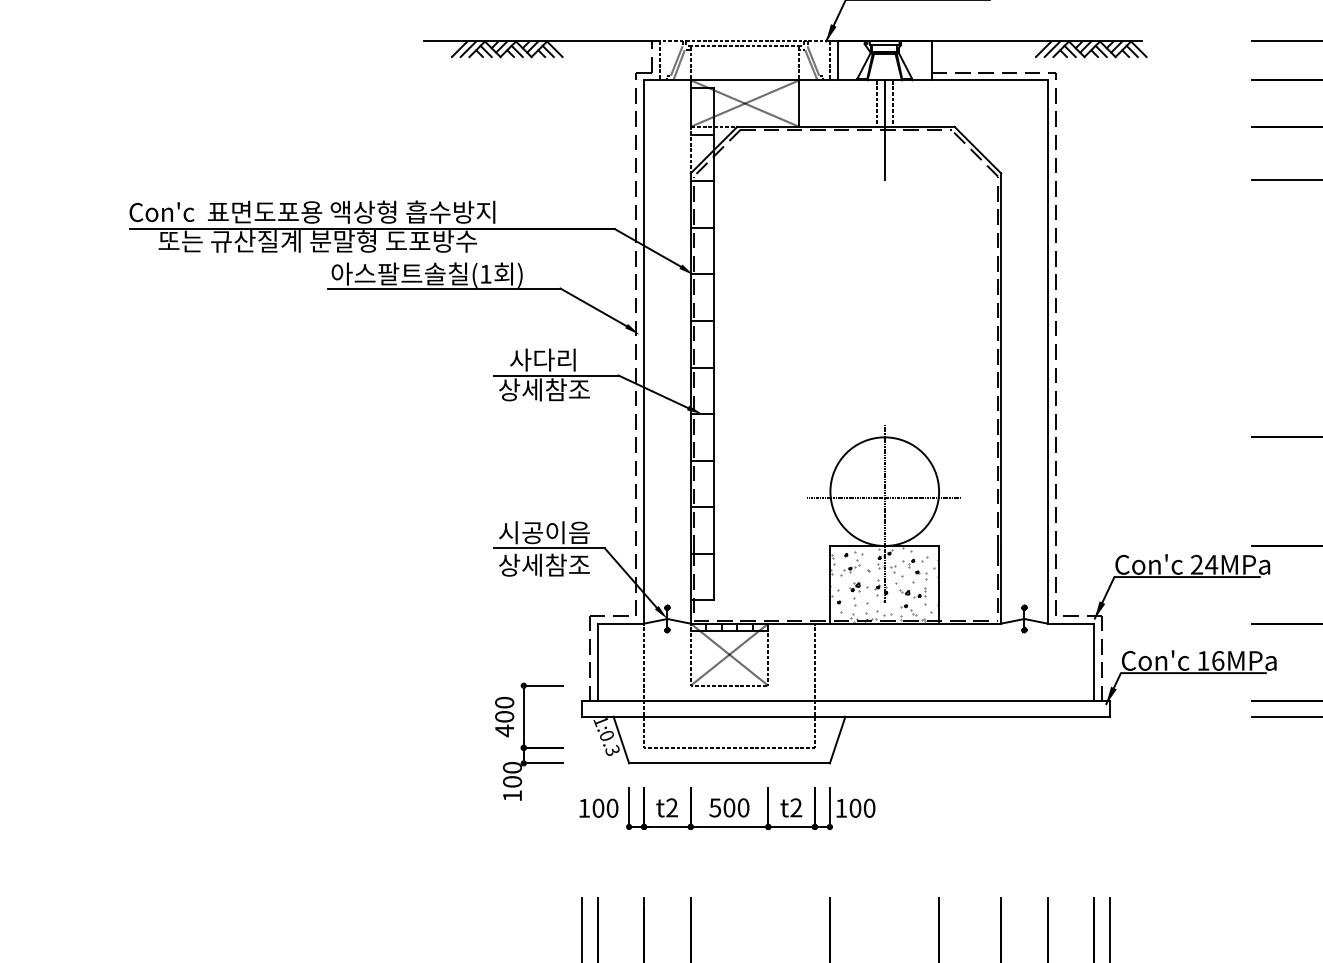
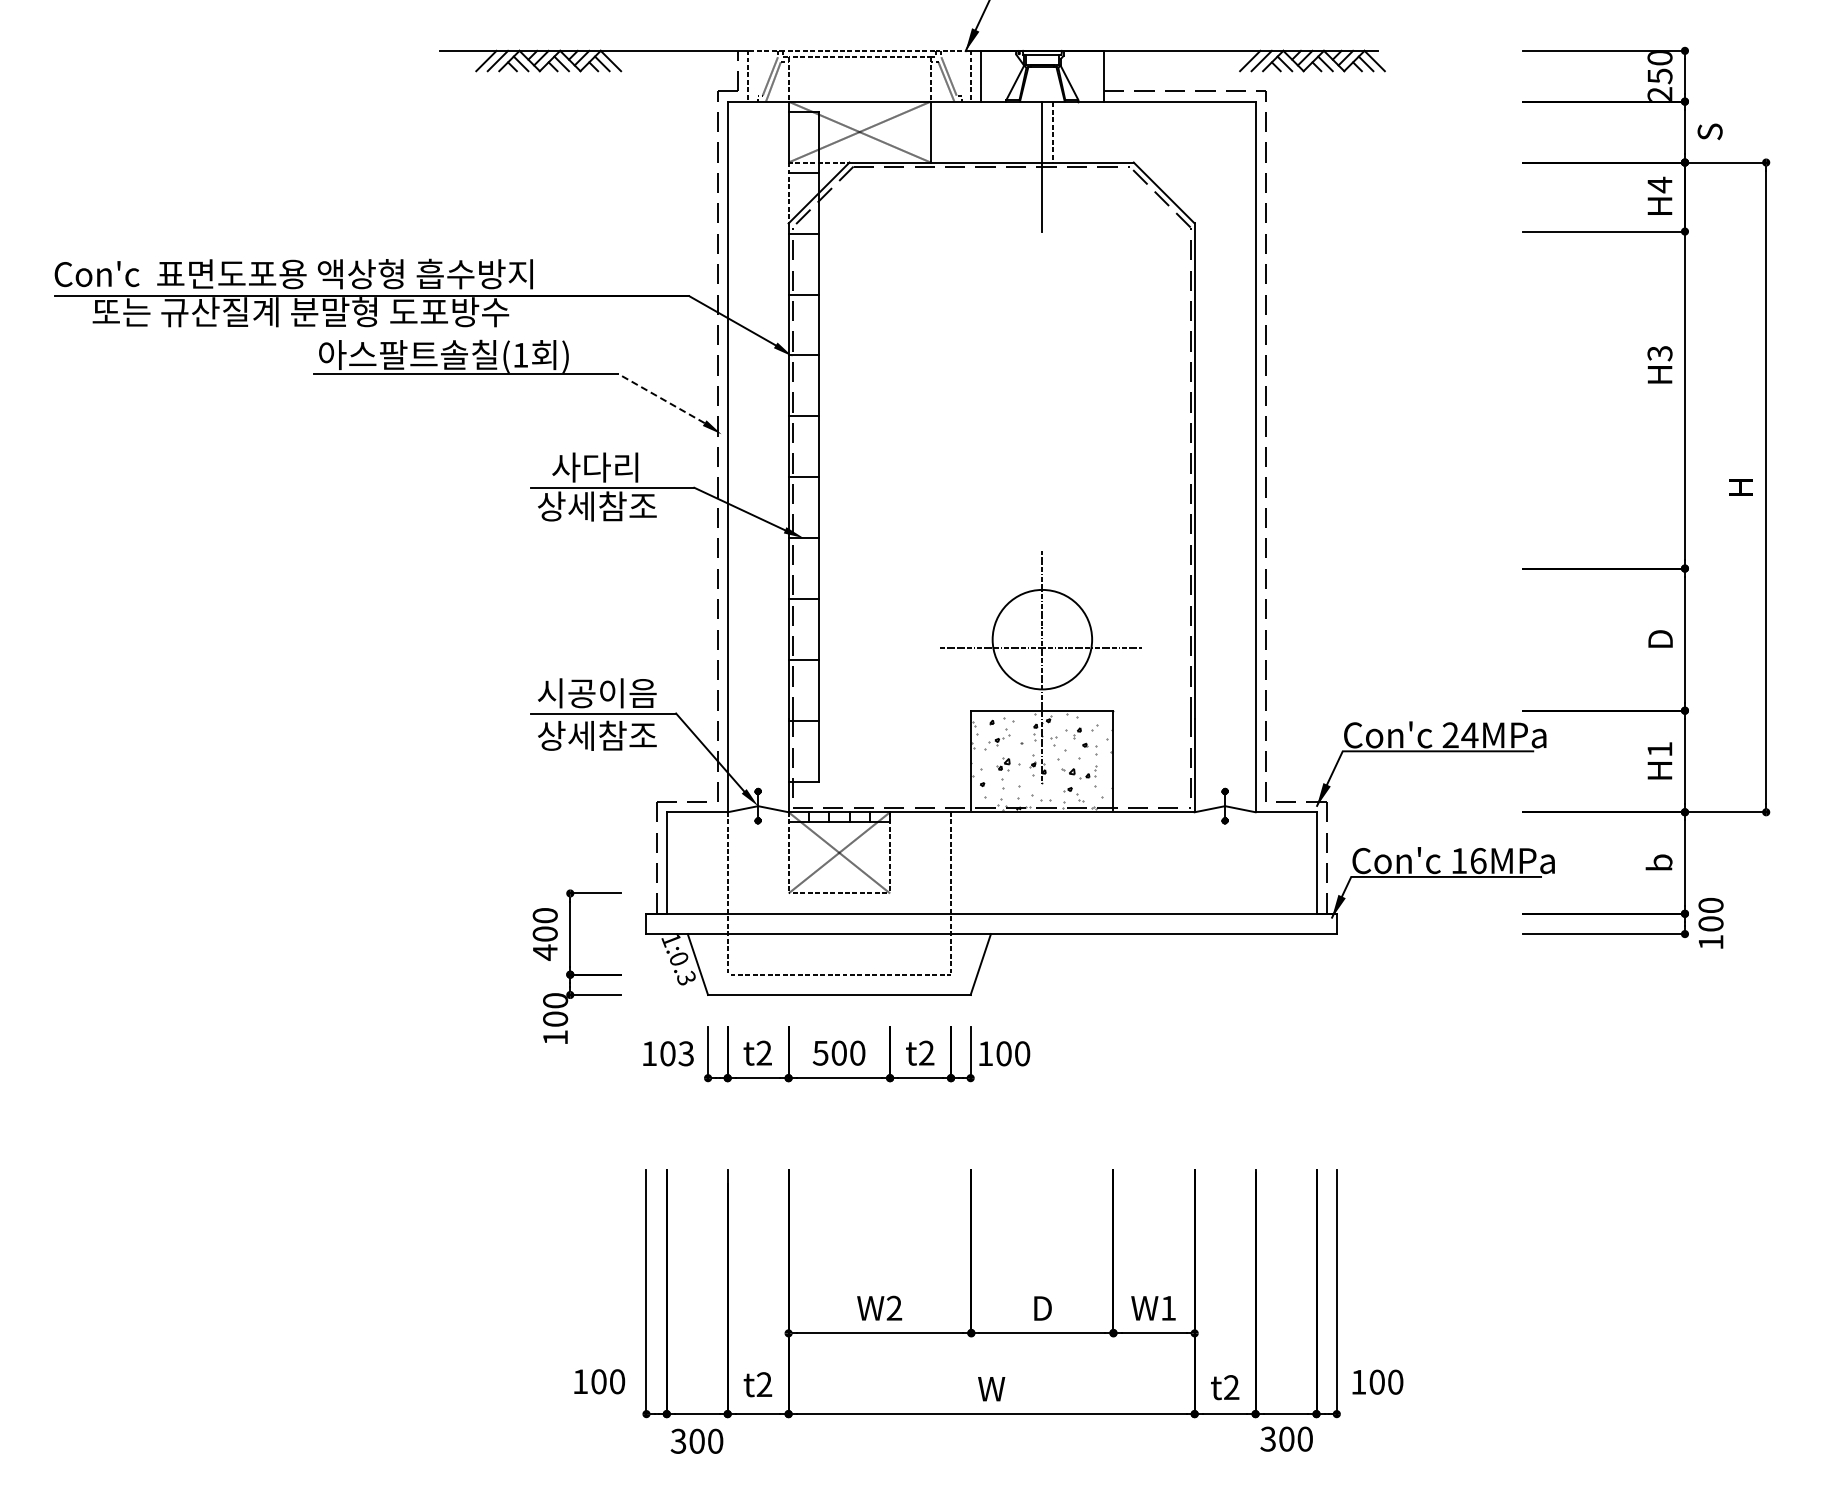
line: (877, 103) -> (1032, 131), removed
line: (593, 307) -> (661, 398), solid -> dashed
circle: (884, 491) -> (1042, 639), size x0.7
text: (611, 808) -> (685, 1053), 100 -> 103

